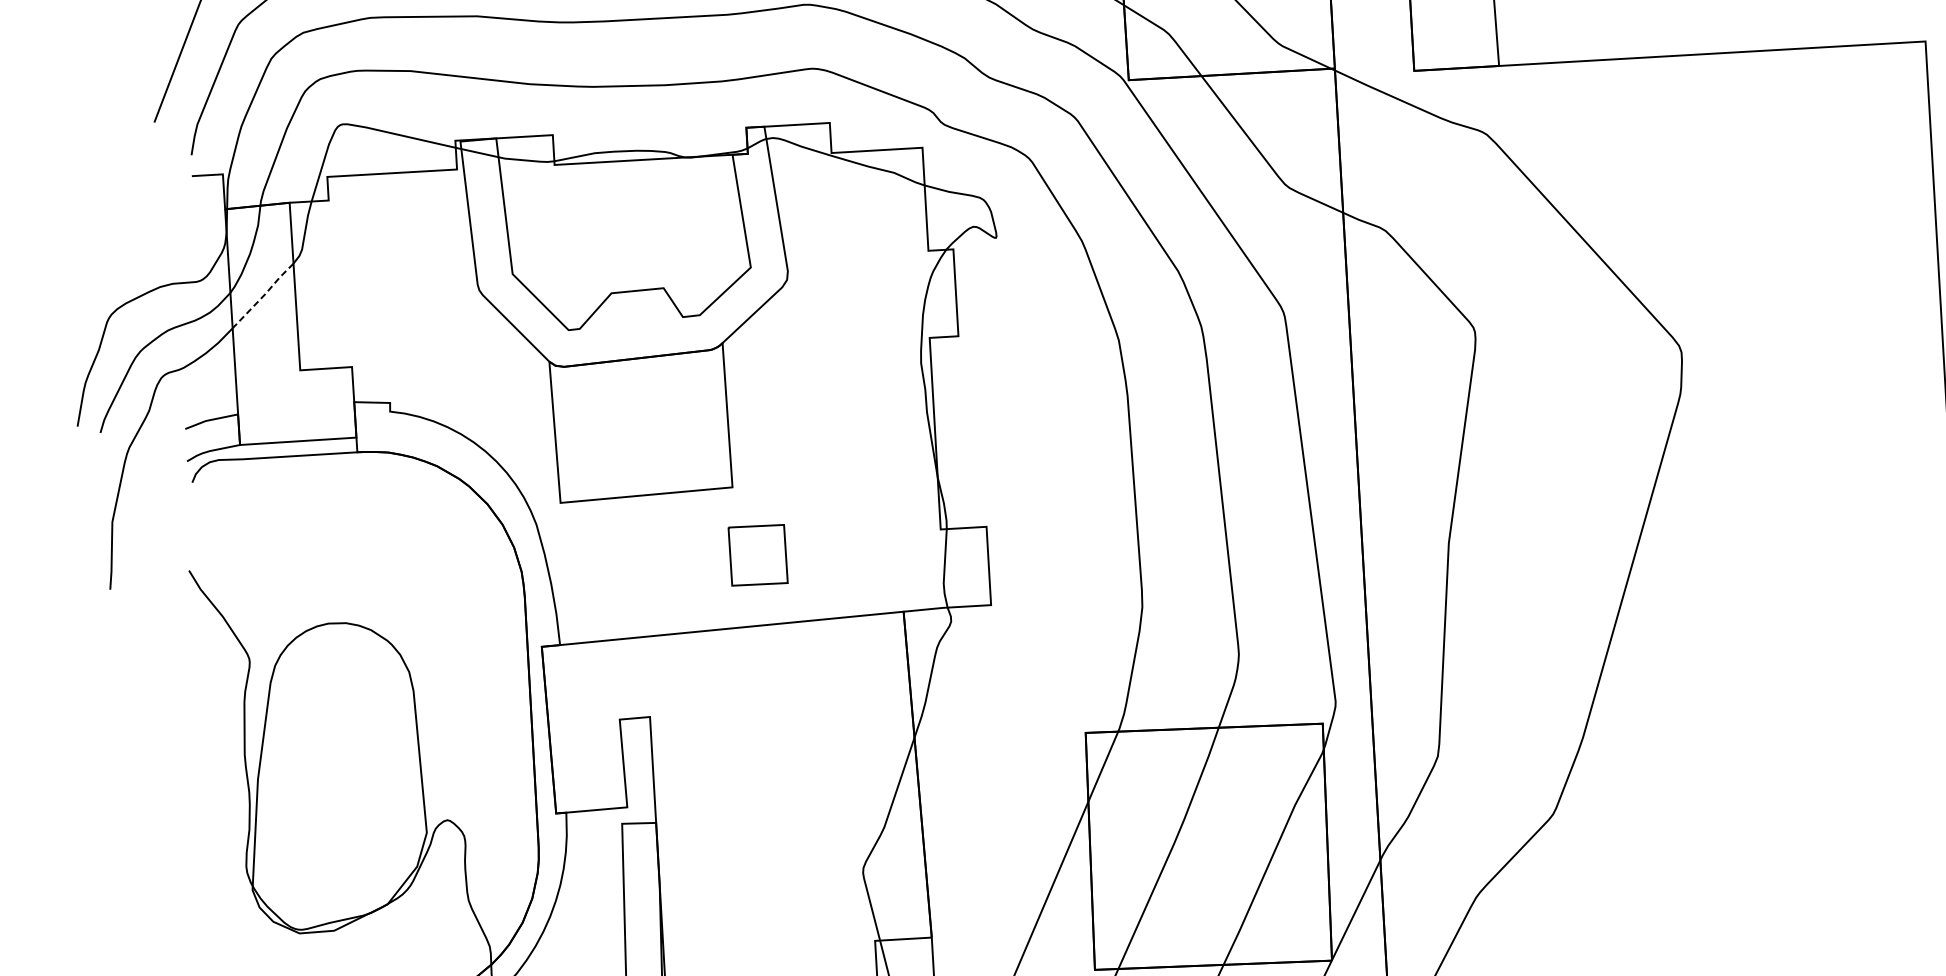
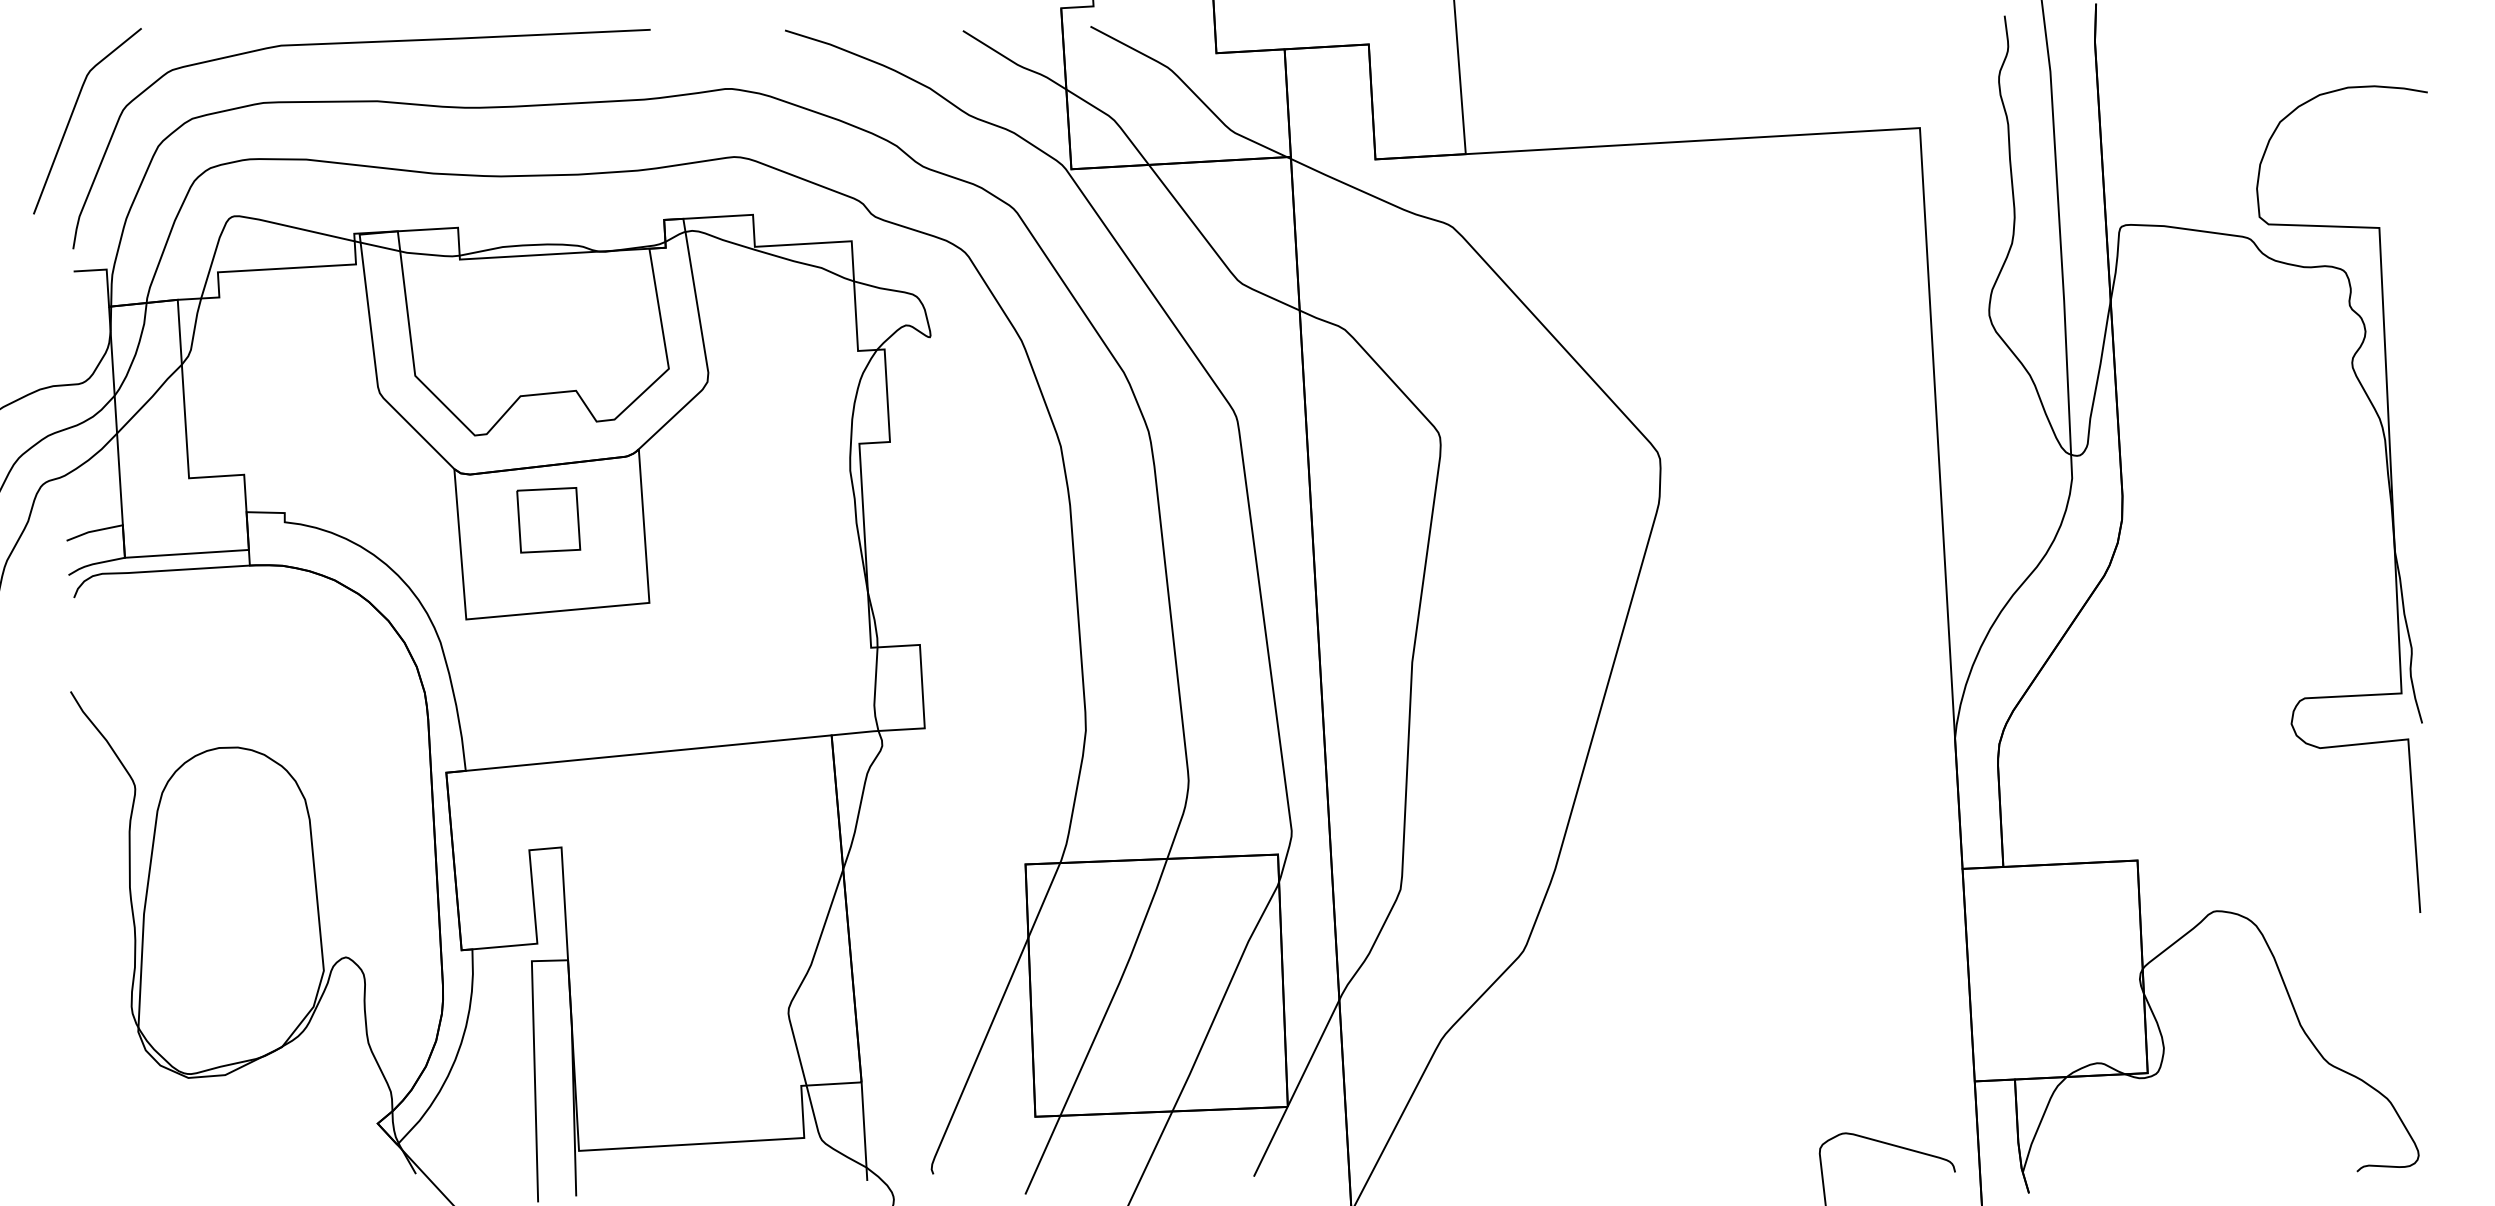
line: (264, 295) -> (150, 398), dashed -> solid
part: (757, 555) -> (548, 520), moved

